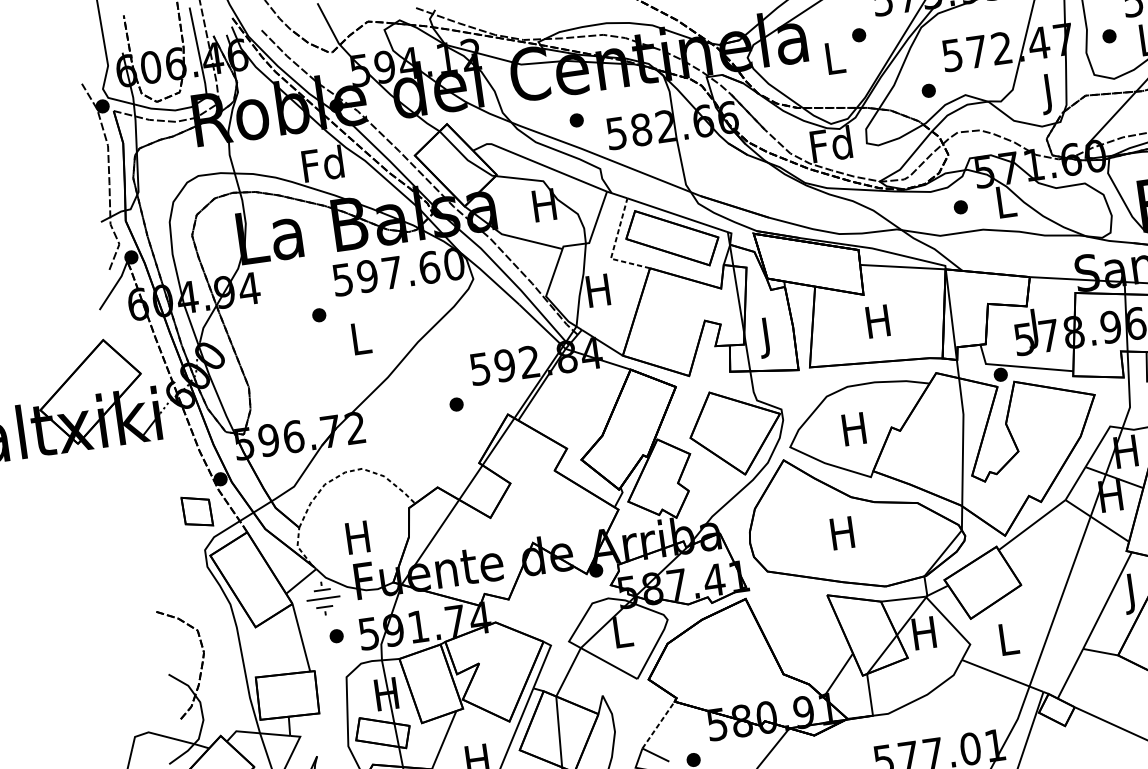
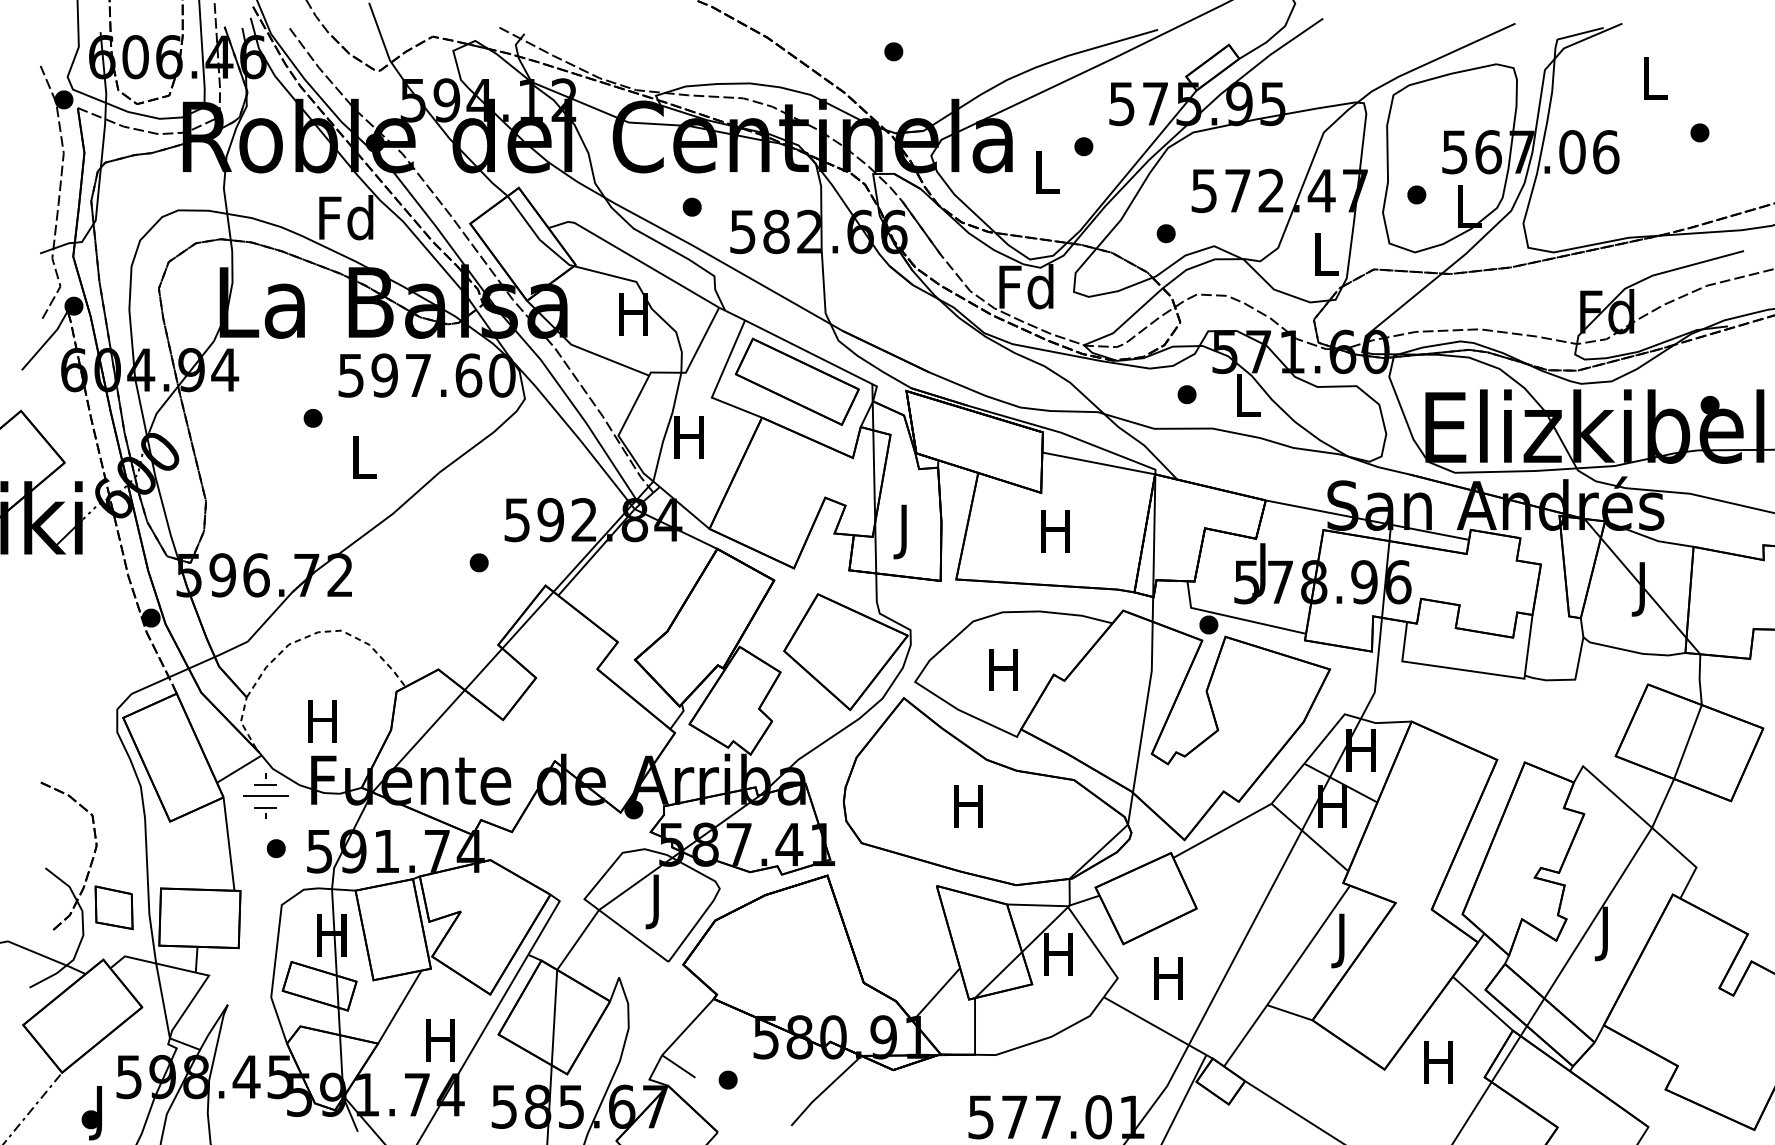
text: (1049, 93) -> (1326, 260), J -> L
line: (613, 248) -> (717, 384), dashed -> solid
part: (196, 511) -> (113, 907), moved
text: (623, 635) -> (657, 901), L -> J
text: (1007, 639) -> (1168, 978), L -> H
line: (658, 724) -> (688, 1026), dashed -> solid

